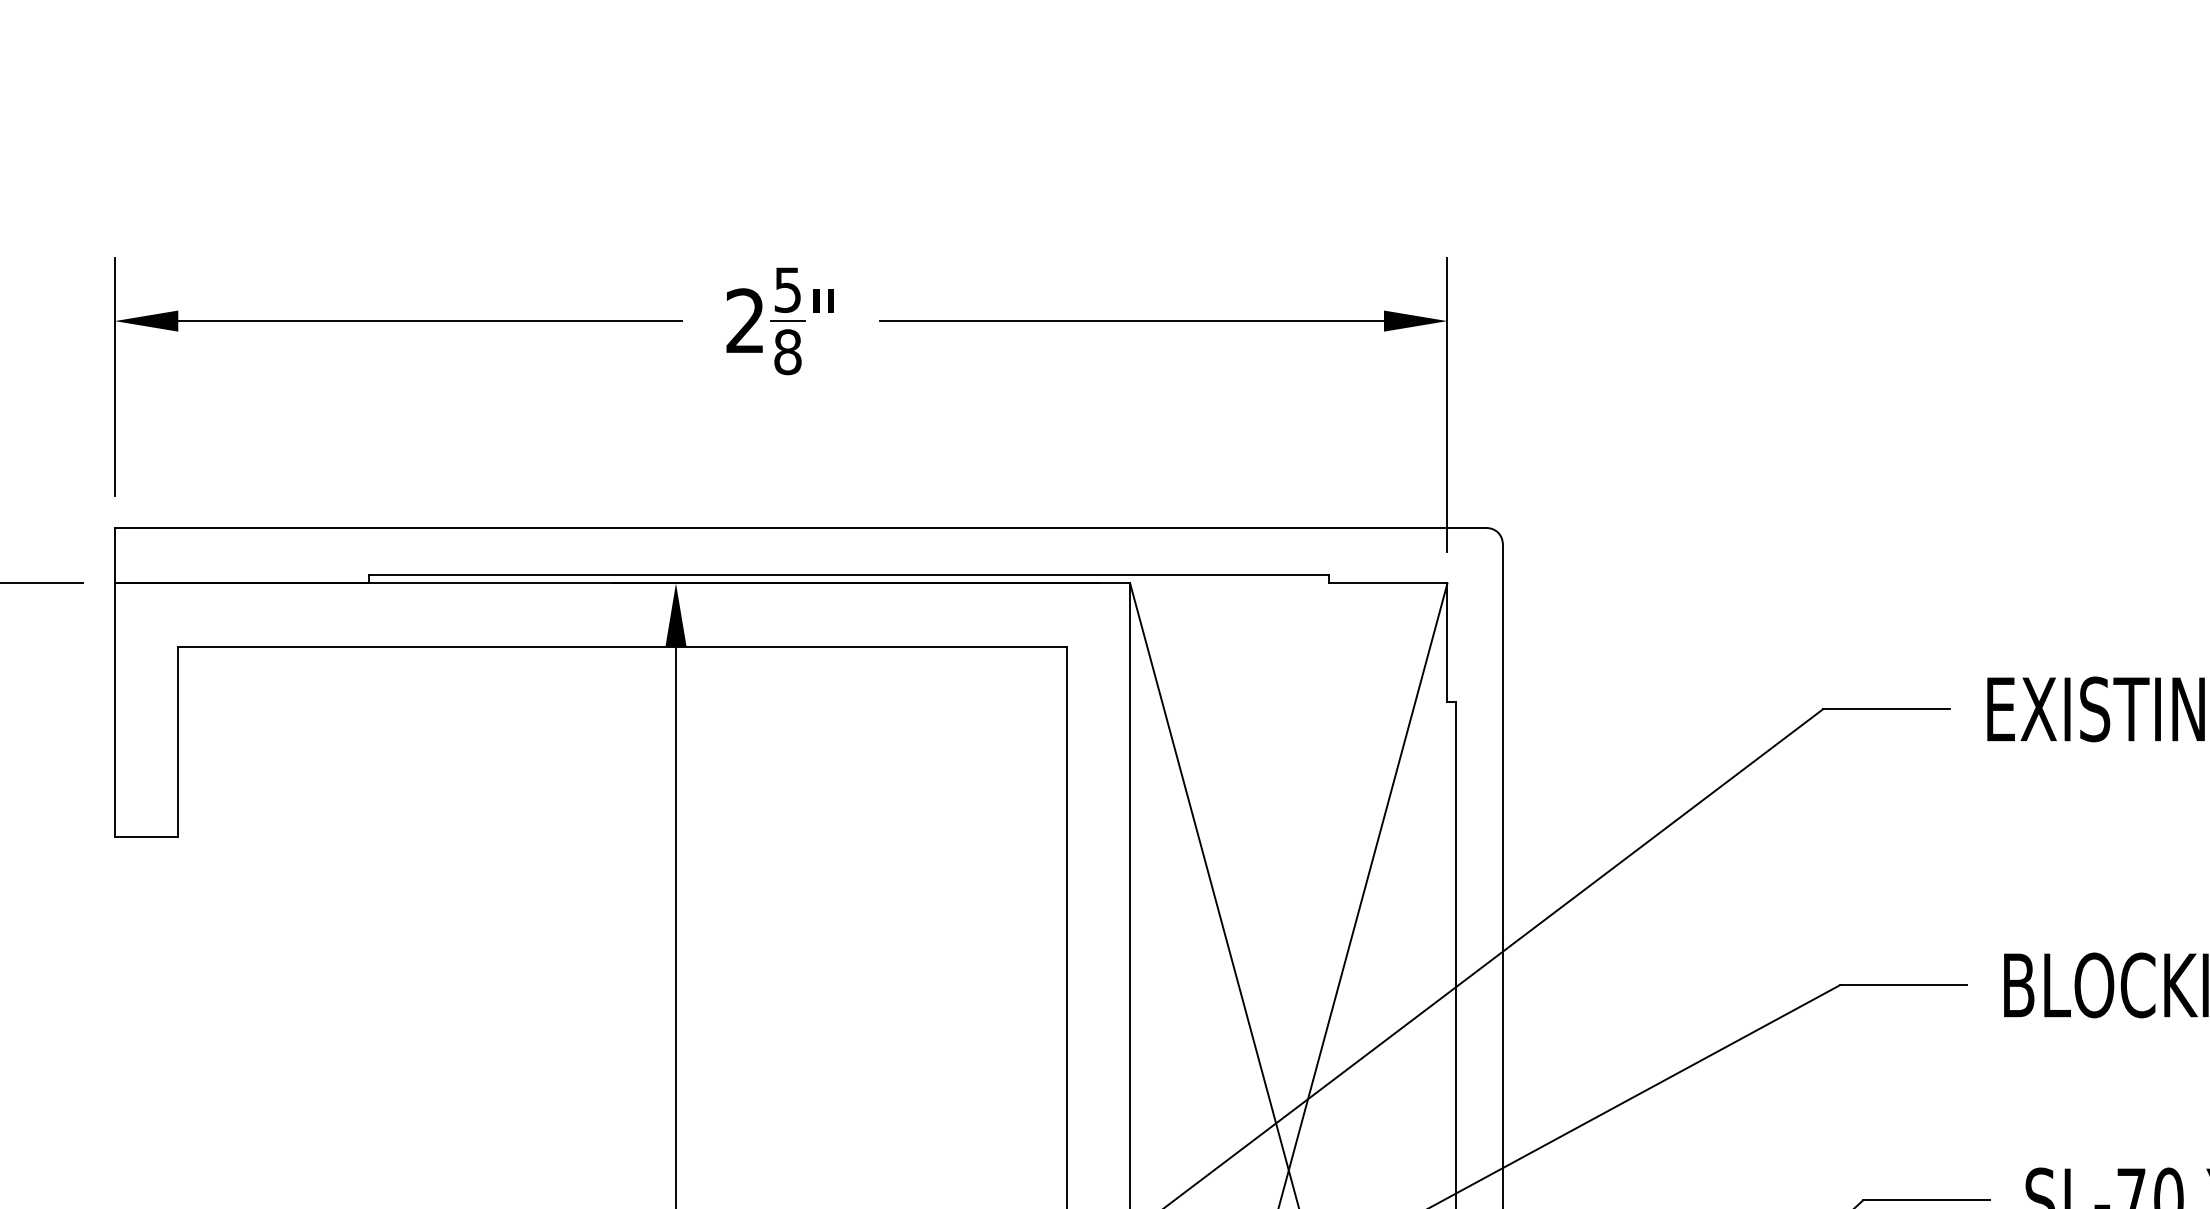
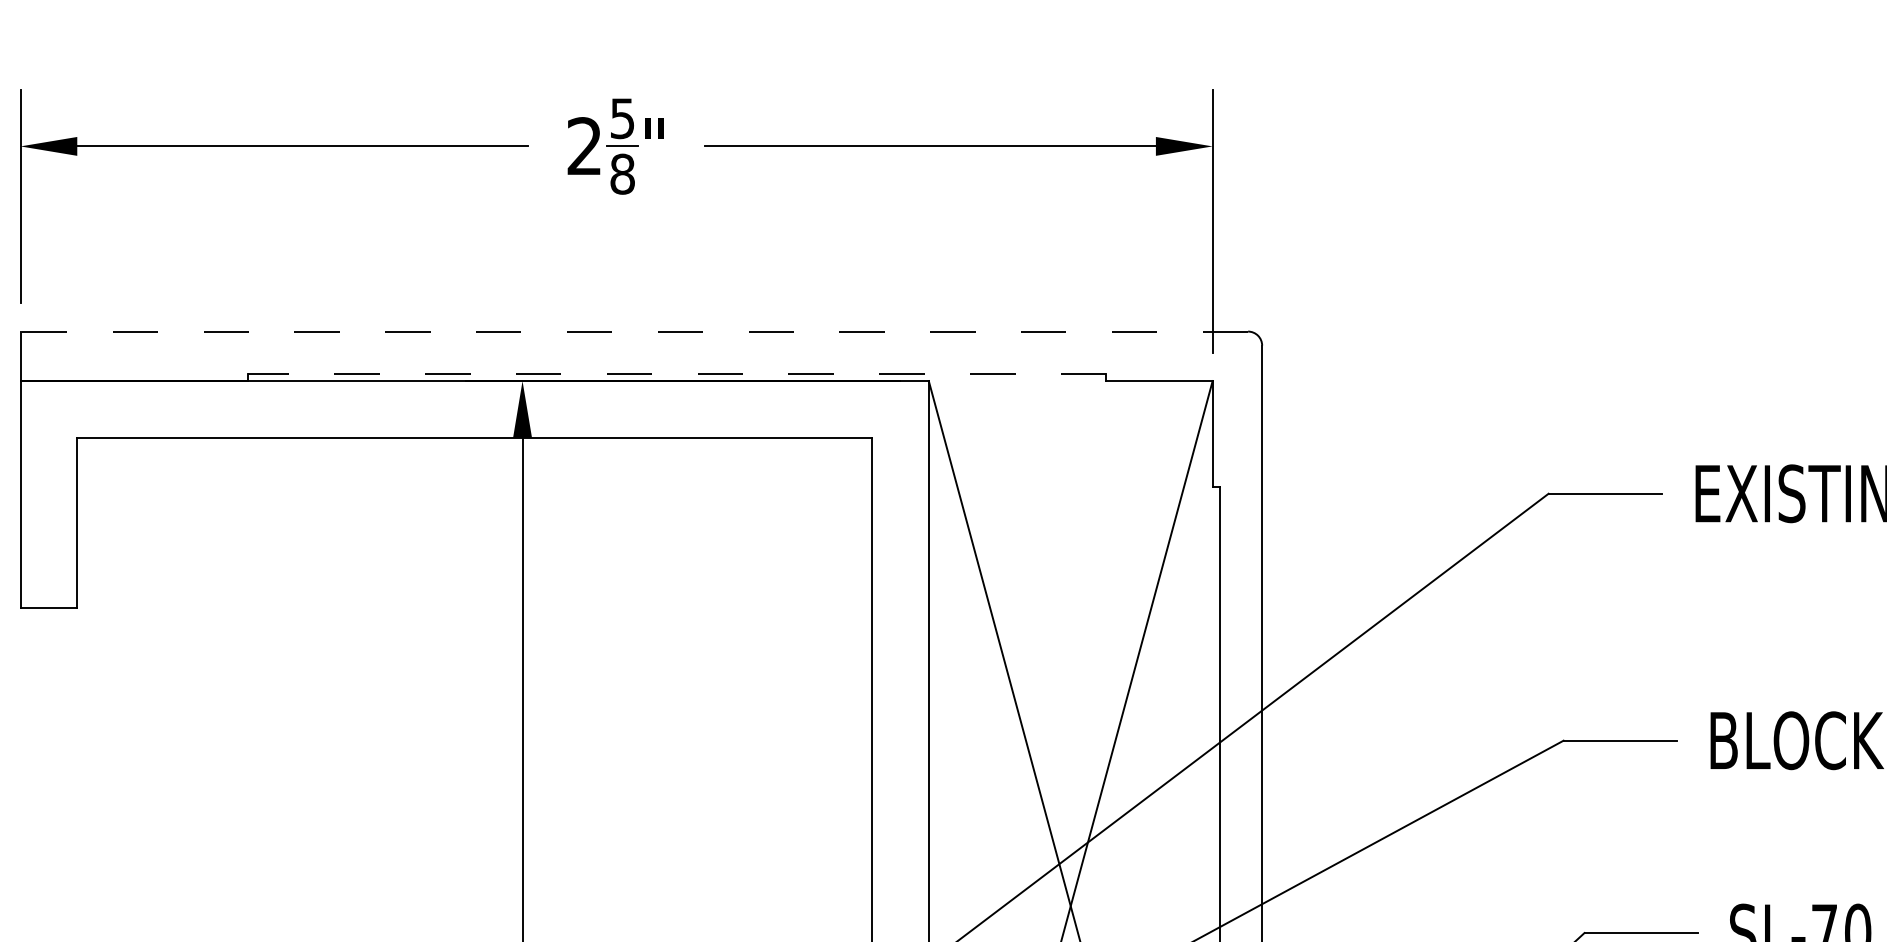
line: (800, 528) -> (633, 331), solid -> dashed
line: (848, 575) -> (676, 373), solid -> dashed

